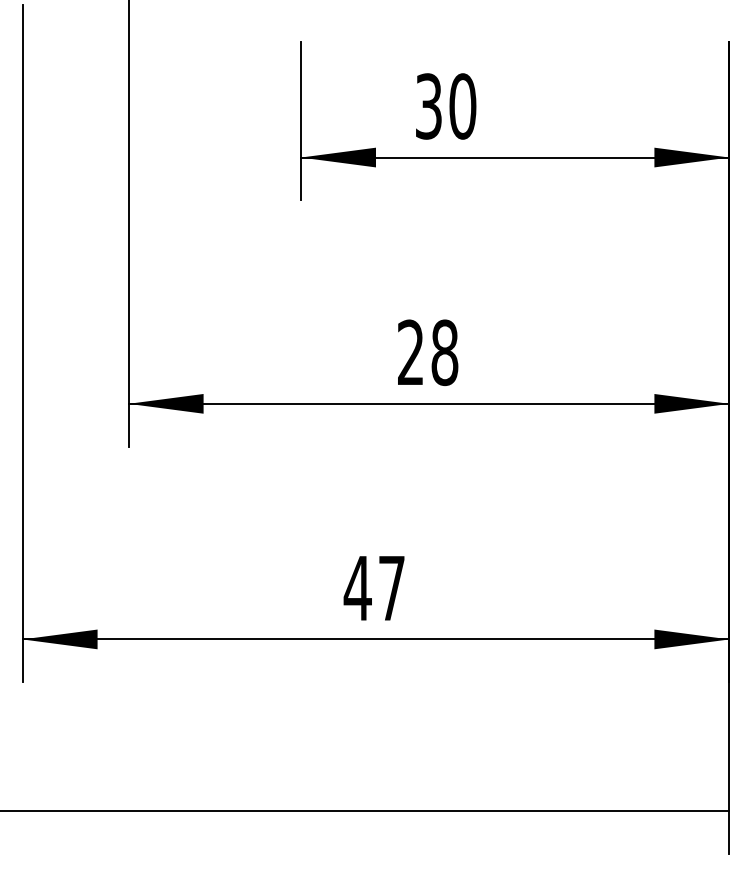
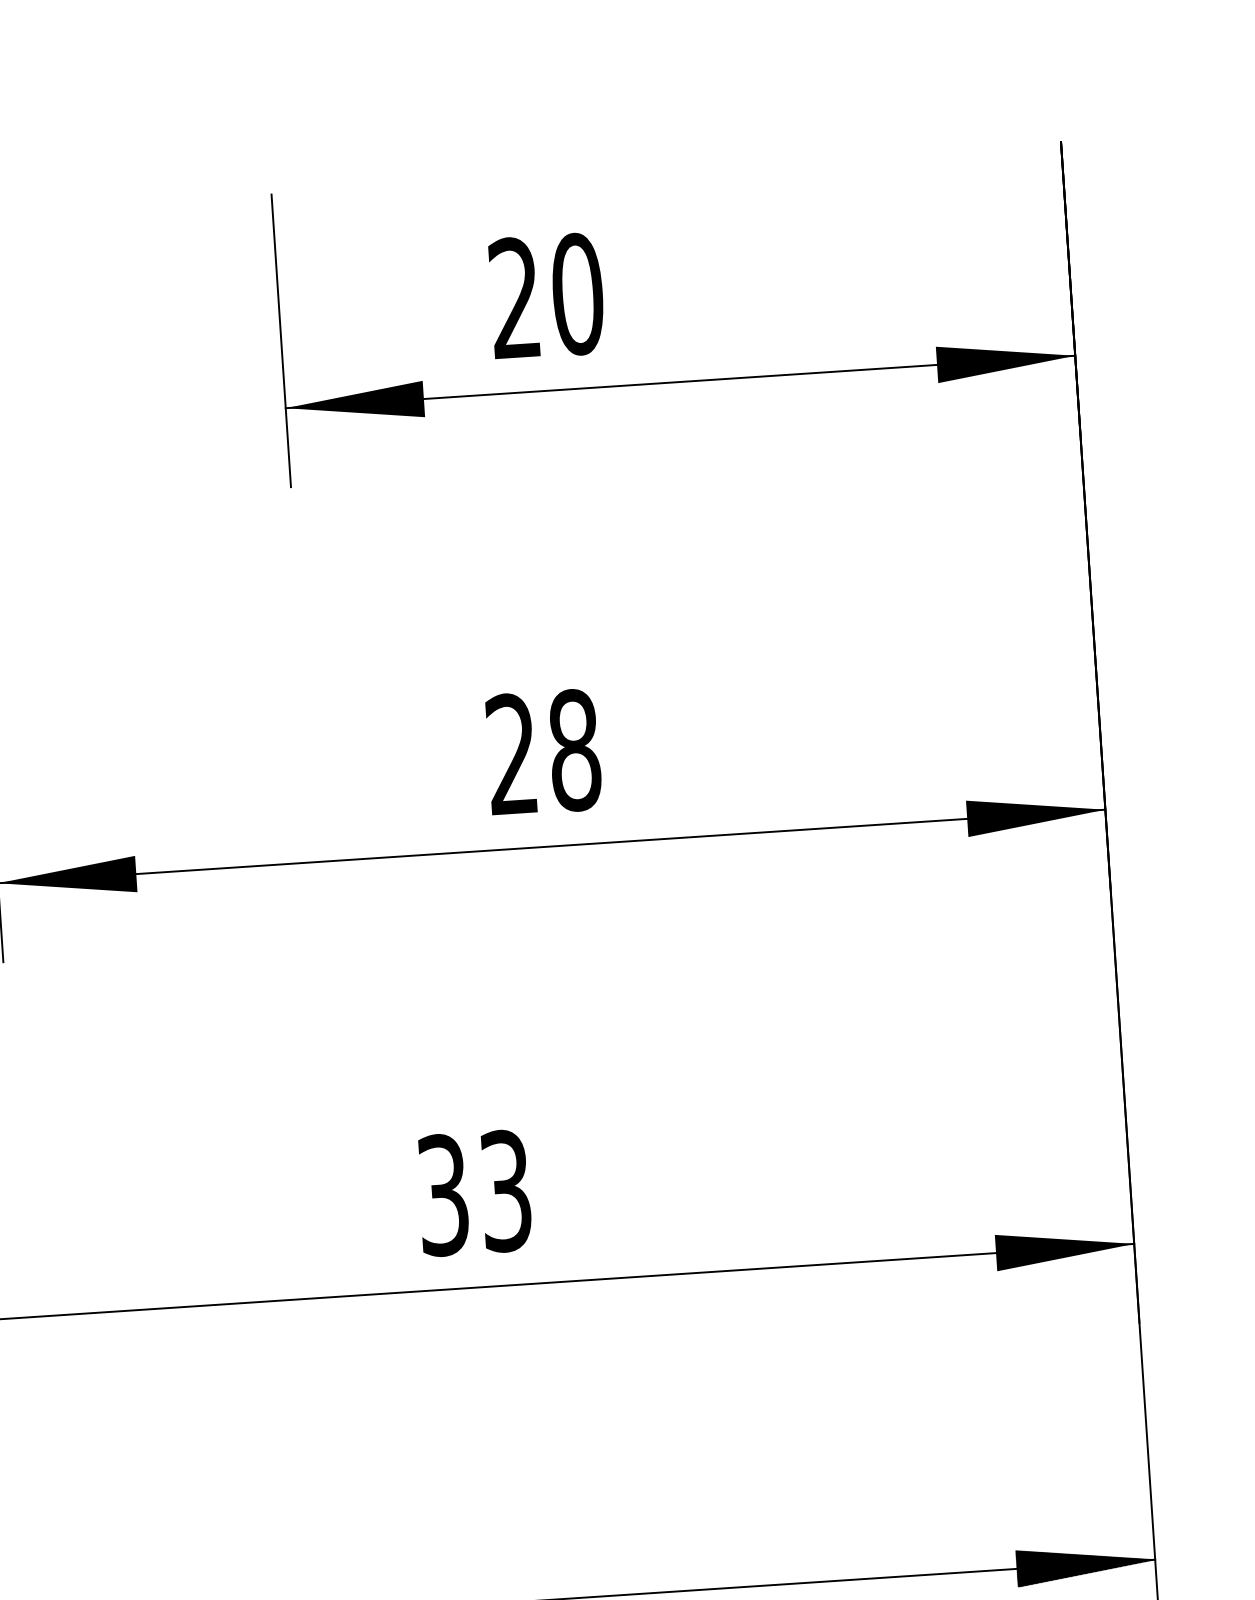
text: (428, 106) -> (514, 298), 30 -> 20
text: (373, 588) -> (472, 1193), 47 -> 33
hatch: (691, 810) -> (1085, 1563), added

